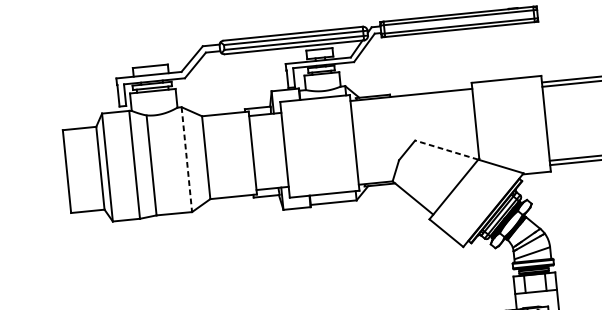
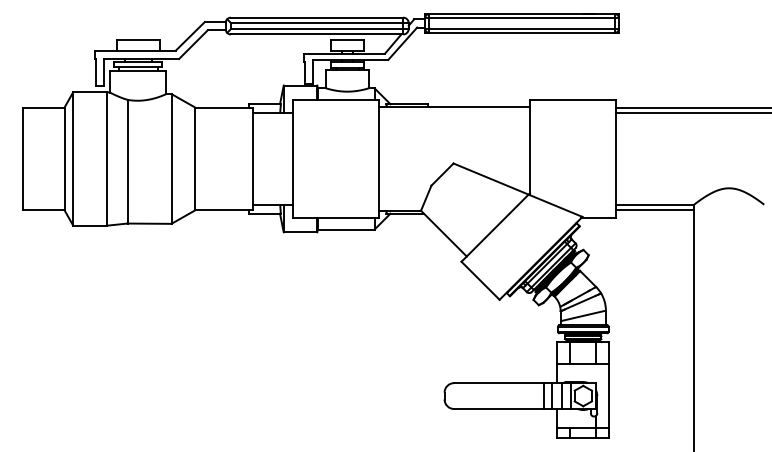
line: (447, 150) -> (491, 179), dashed -> solid
line: (186, 159) -> (171, 158), dashed -> solid

